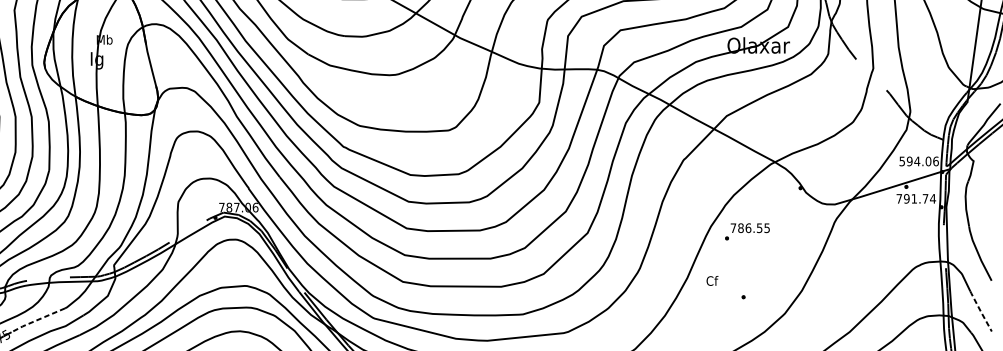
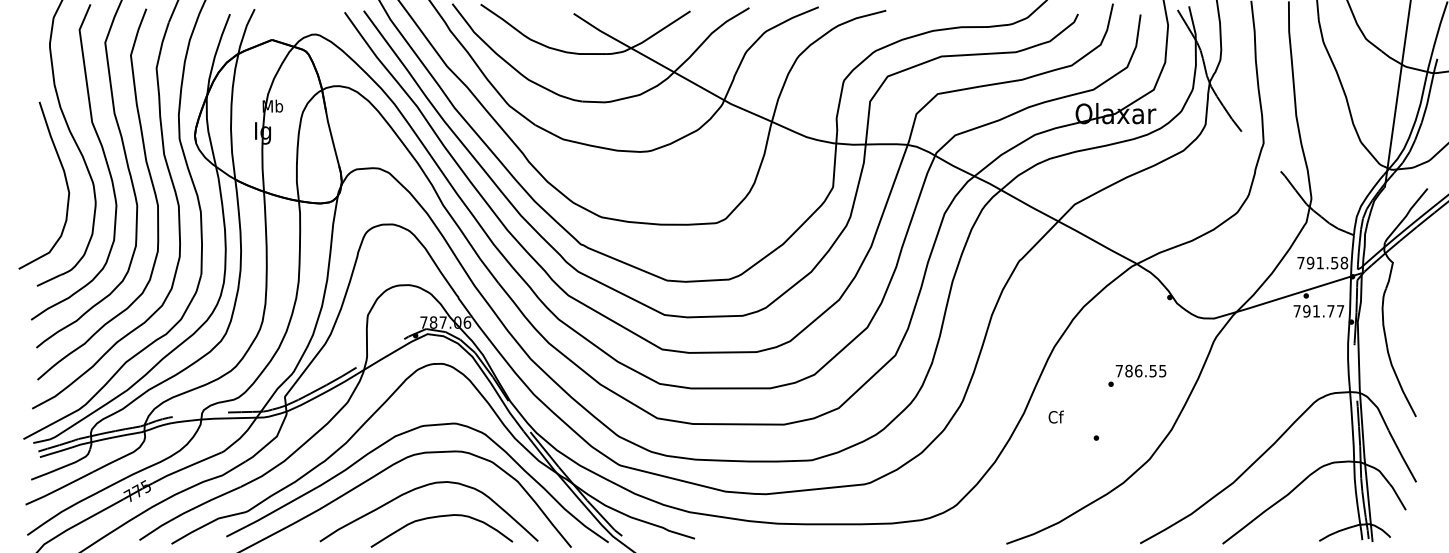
text: (919, 161) -> (1322, 262), 594.06 -> 791.58
text: (932, 199) -> (1340, 311), 791.74 -> 791.77
text: (747, 231) -> (1137, 375), moved
line: (981, 311) -> (1402, 456), dashed -> solid
line: (37, 320) -> (186, 467), dashed -> solid

